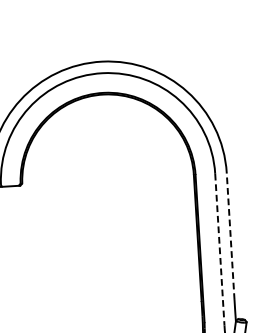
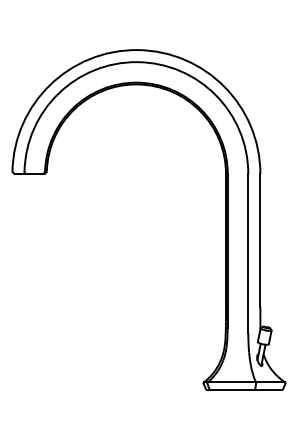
line: (230, 235) -> (260, 239), dashed -> solid
line: (220, 249) -> (248, 253), dashed -> solid

